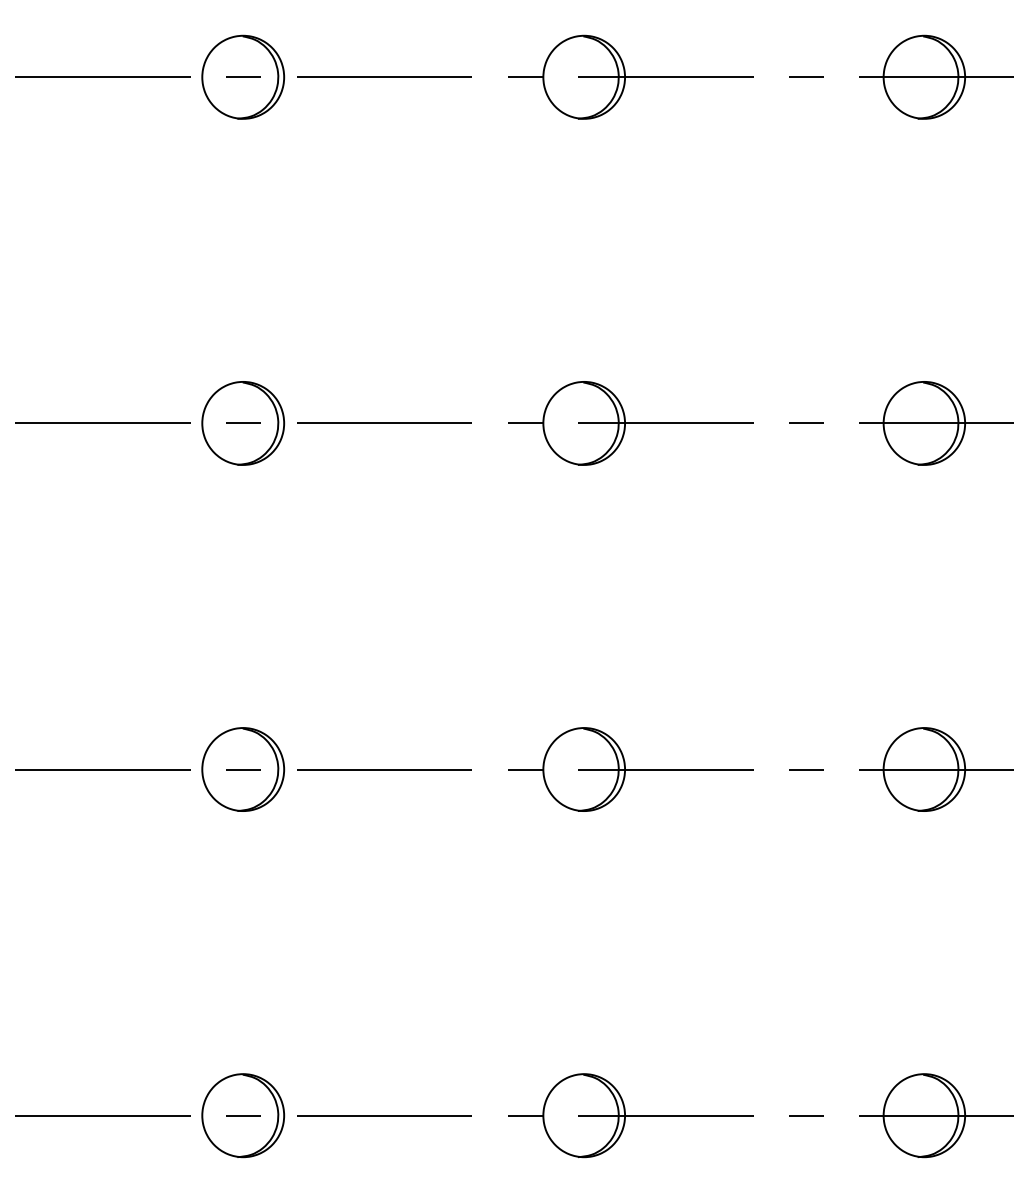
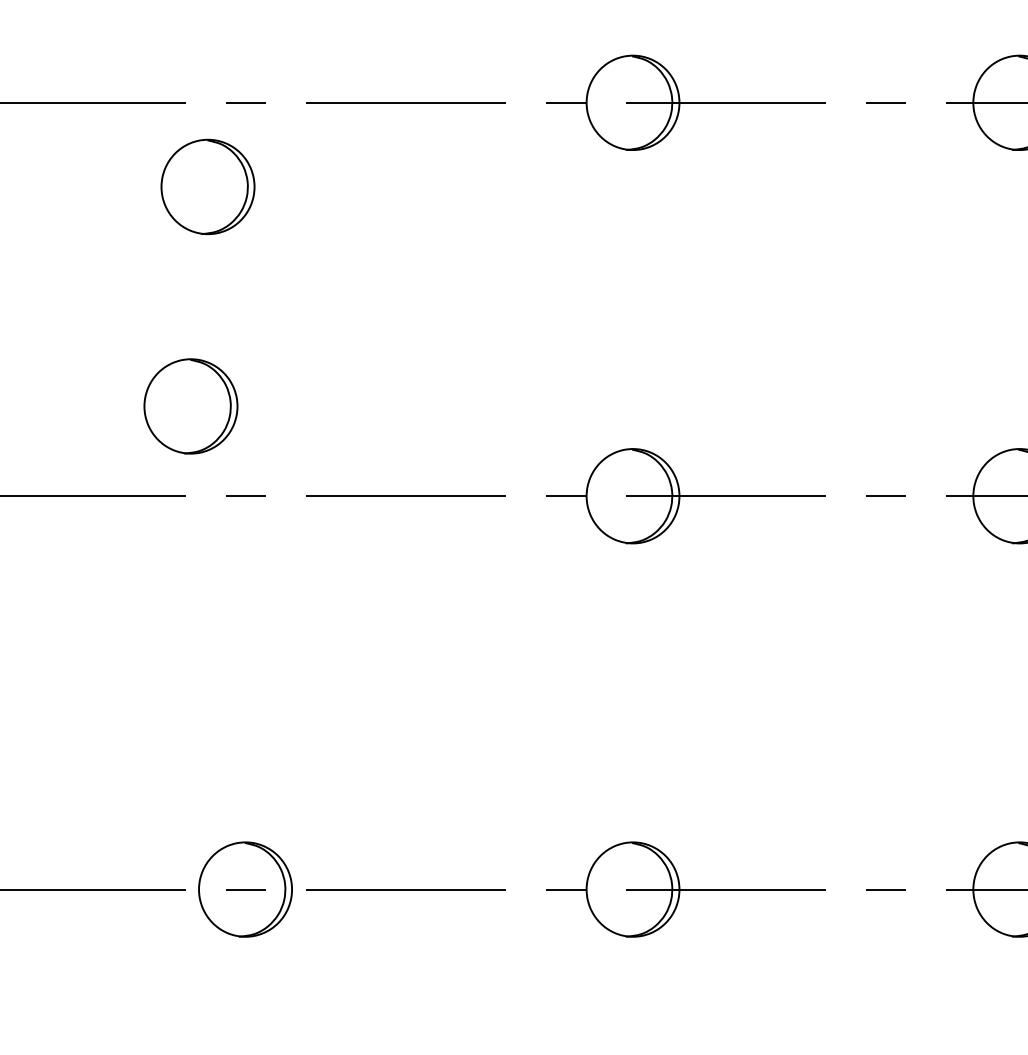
part: (243, 76) -> (208, 186), moved
part: (243, 423) -> (191, 406), moved

